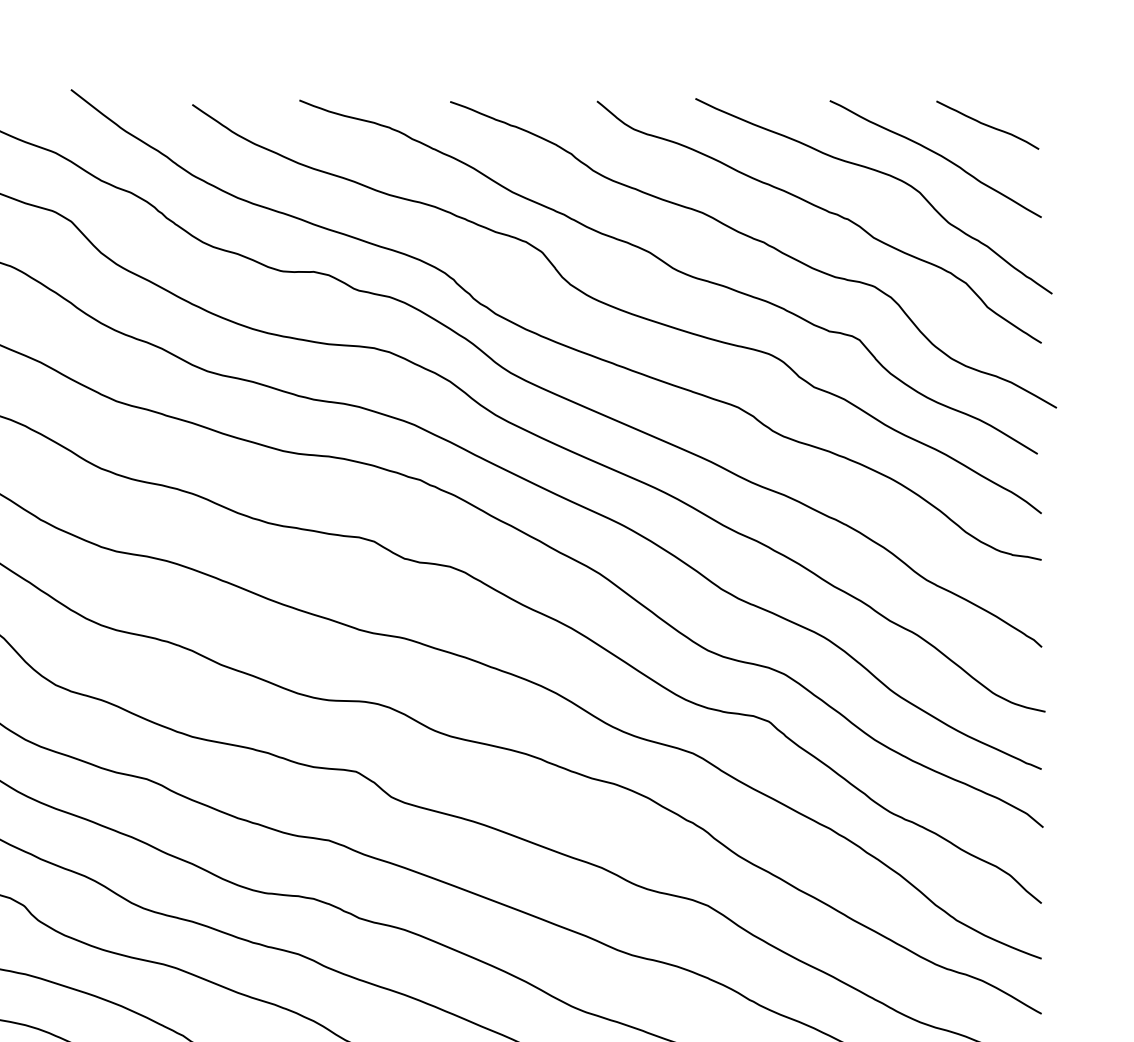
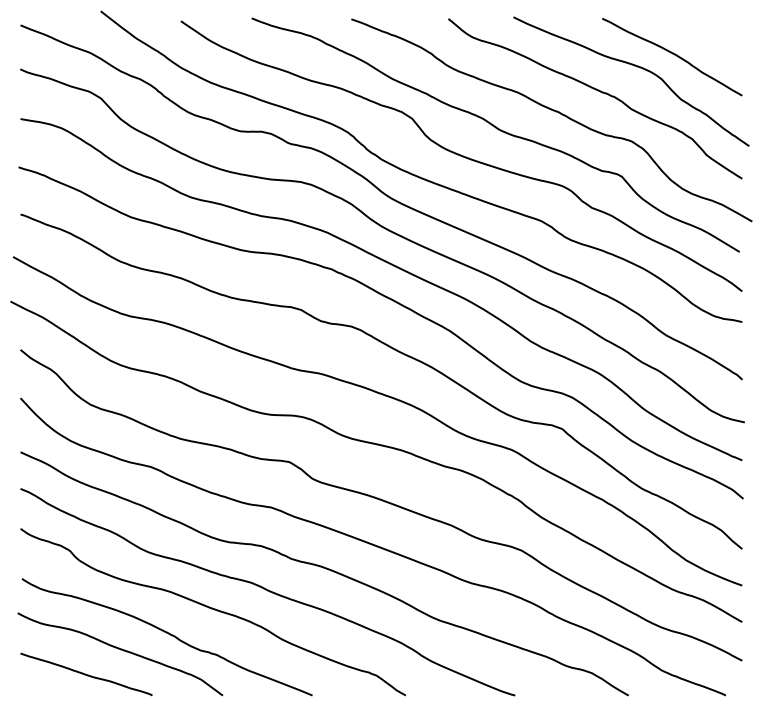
curve: (987, 124) -> (706, 34), removed

